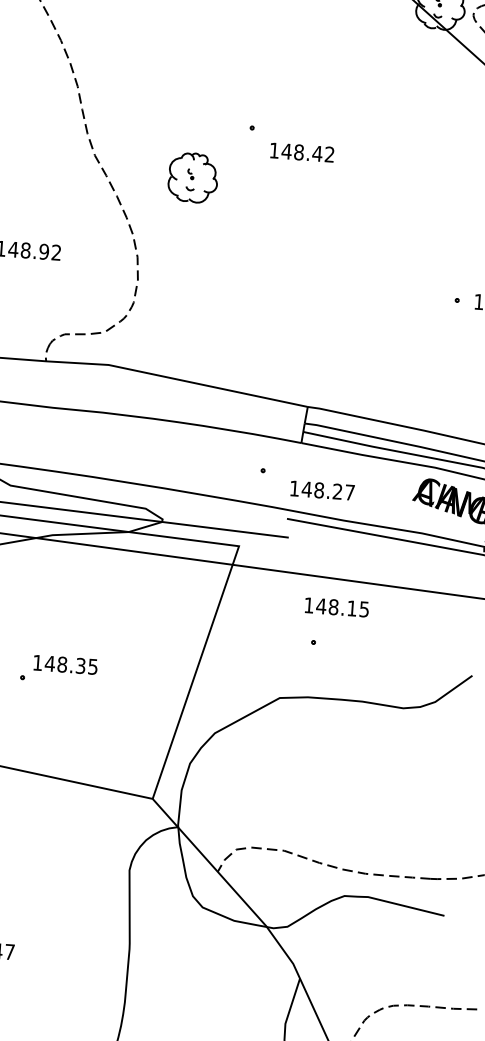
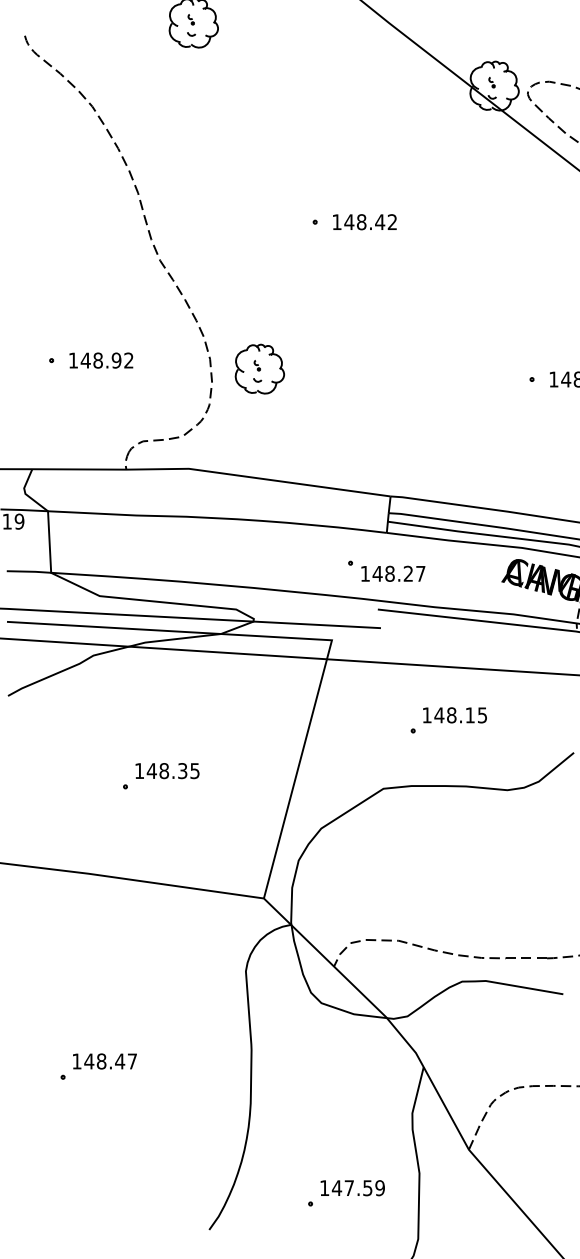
text: (301, 152) -> (364, 222), moved
part: (192, 177) -> (259, 368), moved
text: (322, 490) -> (393, 573), moved
text: (336, 607) -> (454, 715), moved

